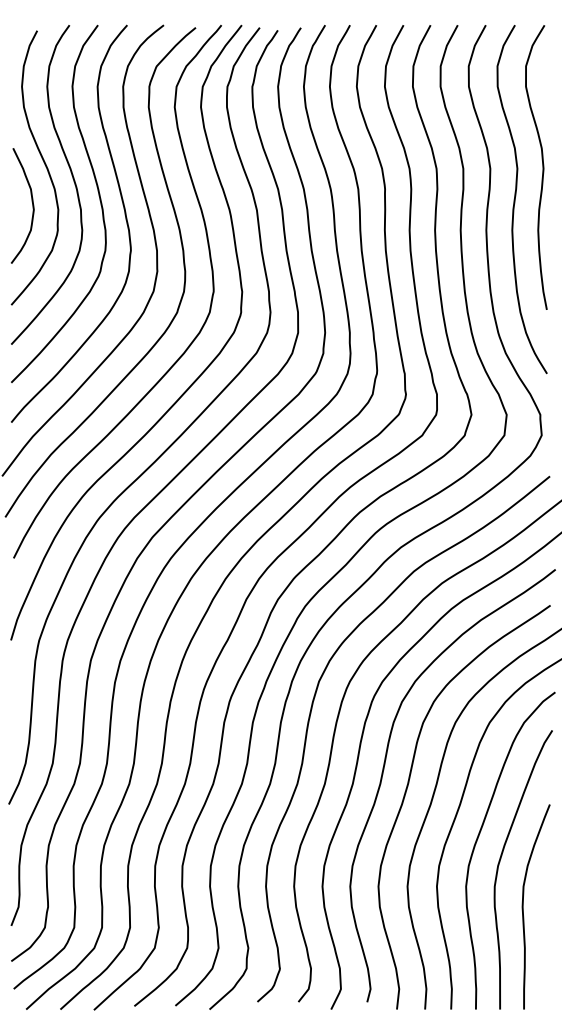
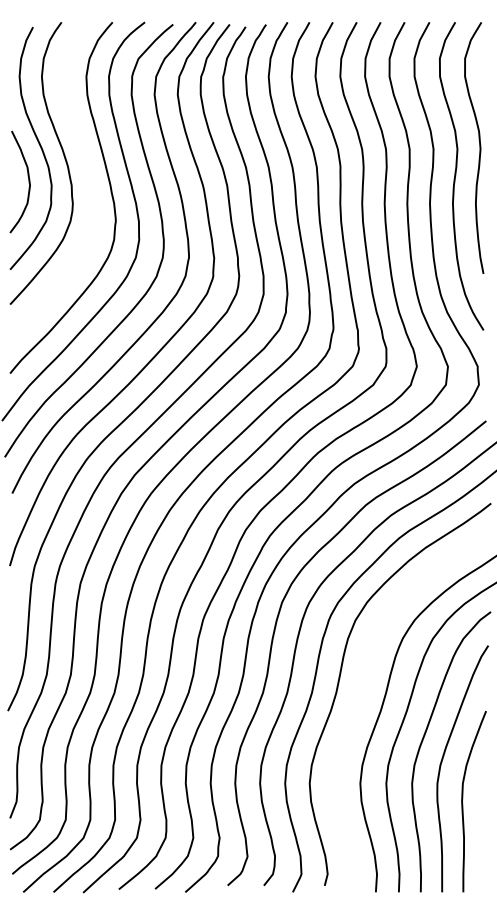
curve: (98, 198) -> (87, 175), removed
curve: (407, 790) -> (360, 698), removed

